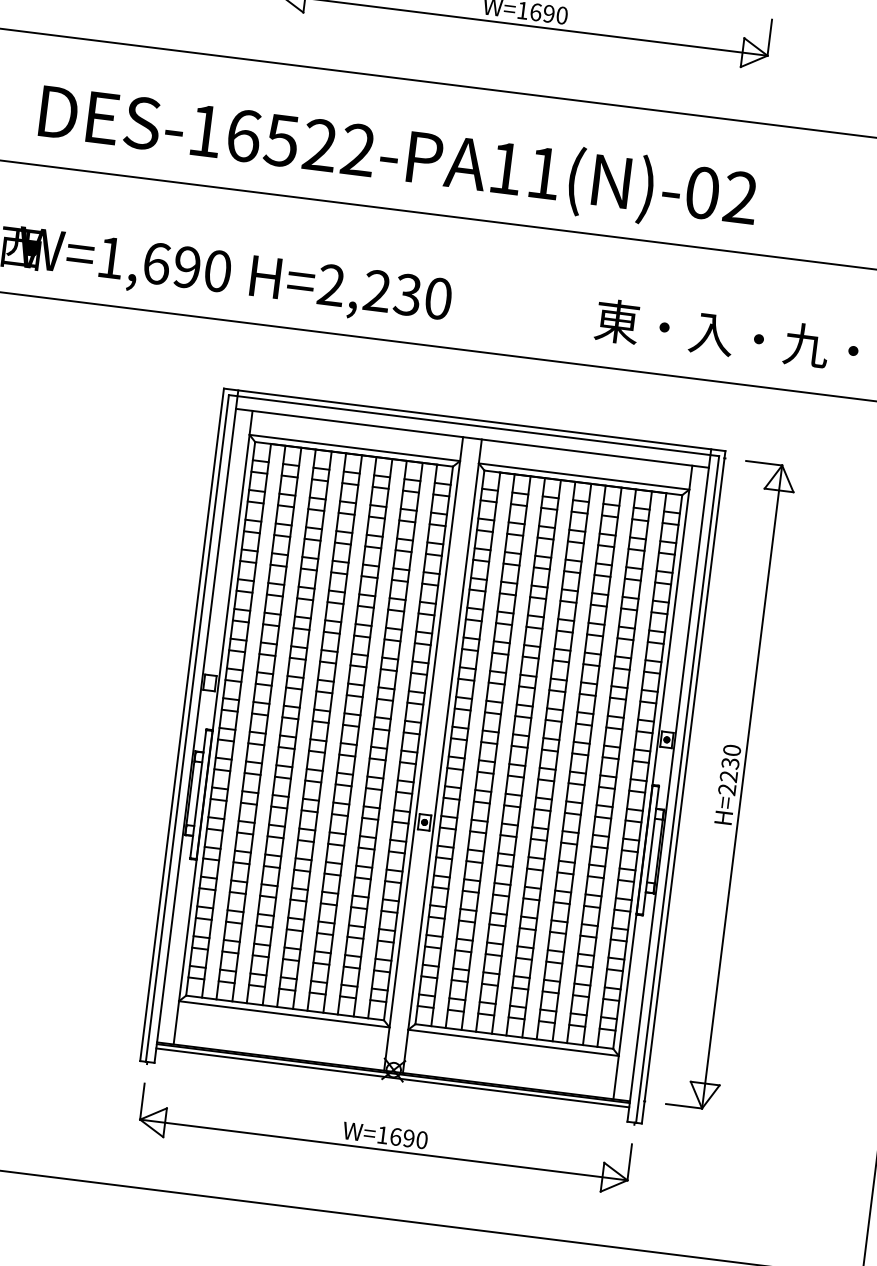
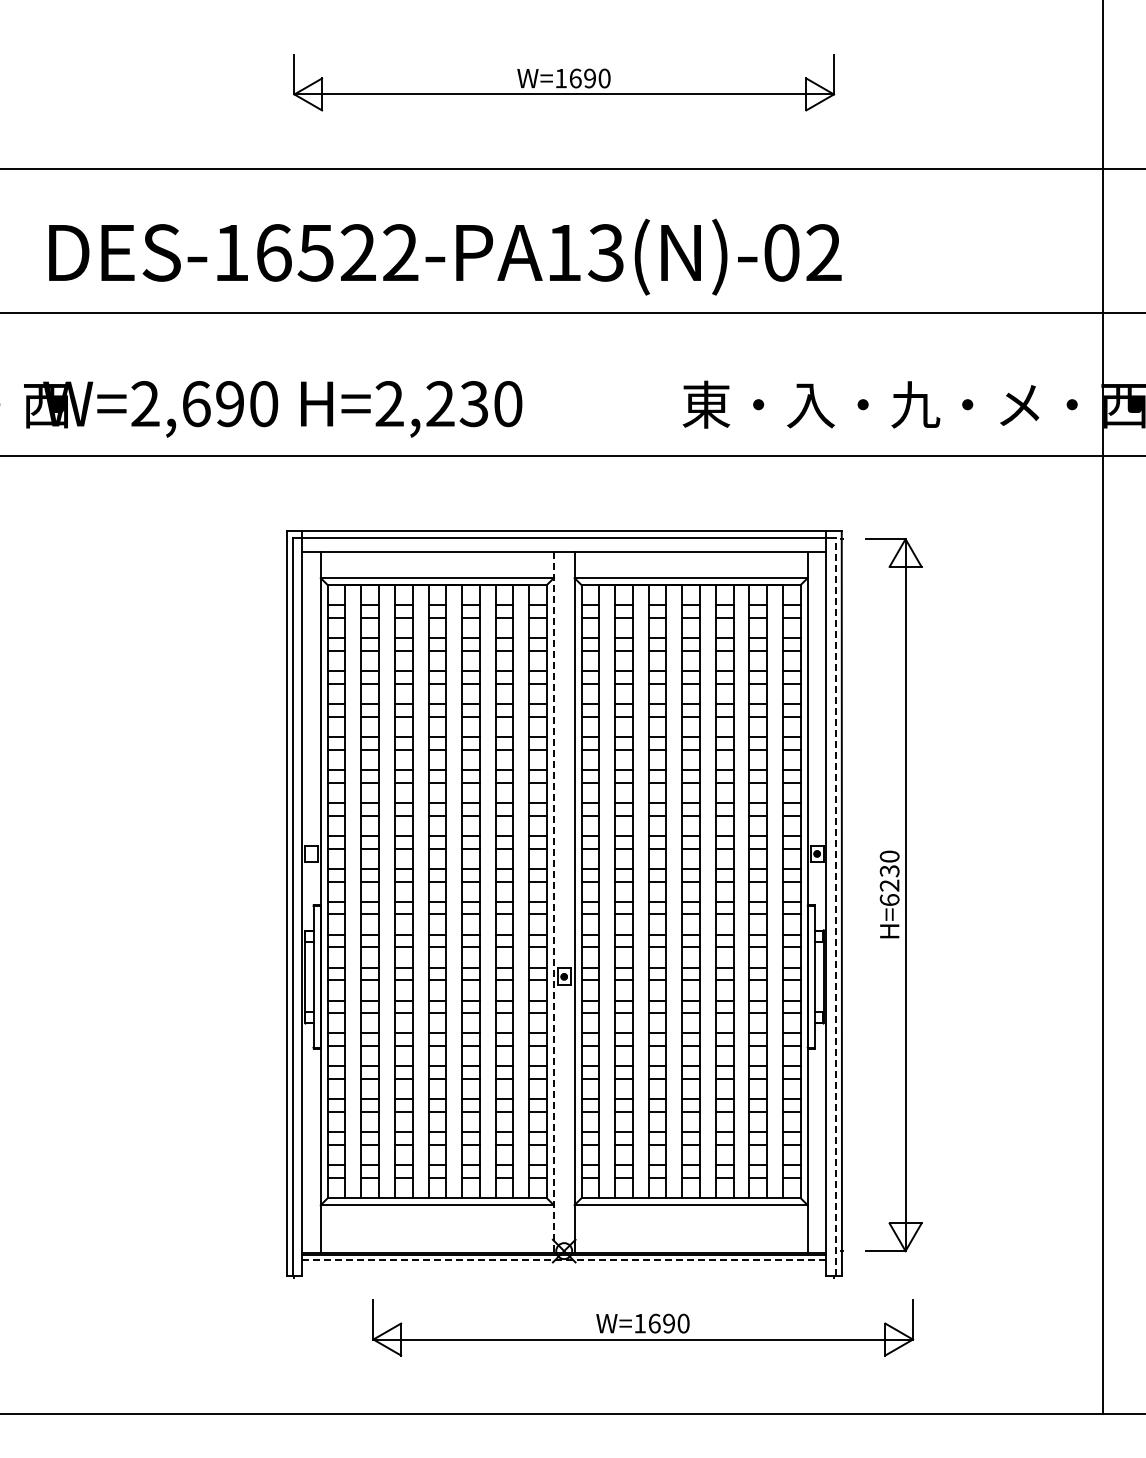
text: (543, 172) -> (605, 252), DES-16522-PA11(N)-02 -> DES-16522-PA13(N)-02
text: (110, 257) -> (145, 403), W=1,690 -> W=2,690
line: (423, 754) -> (553, 902), solid -> dashed
line: (677, 789) -> (835, 906), solid -> dashed
text: (727, 790) -> (889, 900), H=2230 -> H=6230
line: (393, 1077) -> (564, 1259), solid -> dashed
part: (385, 1139) -> (643, 1327), moved

